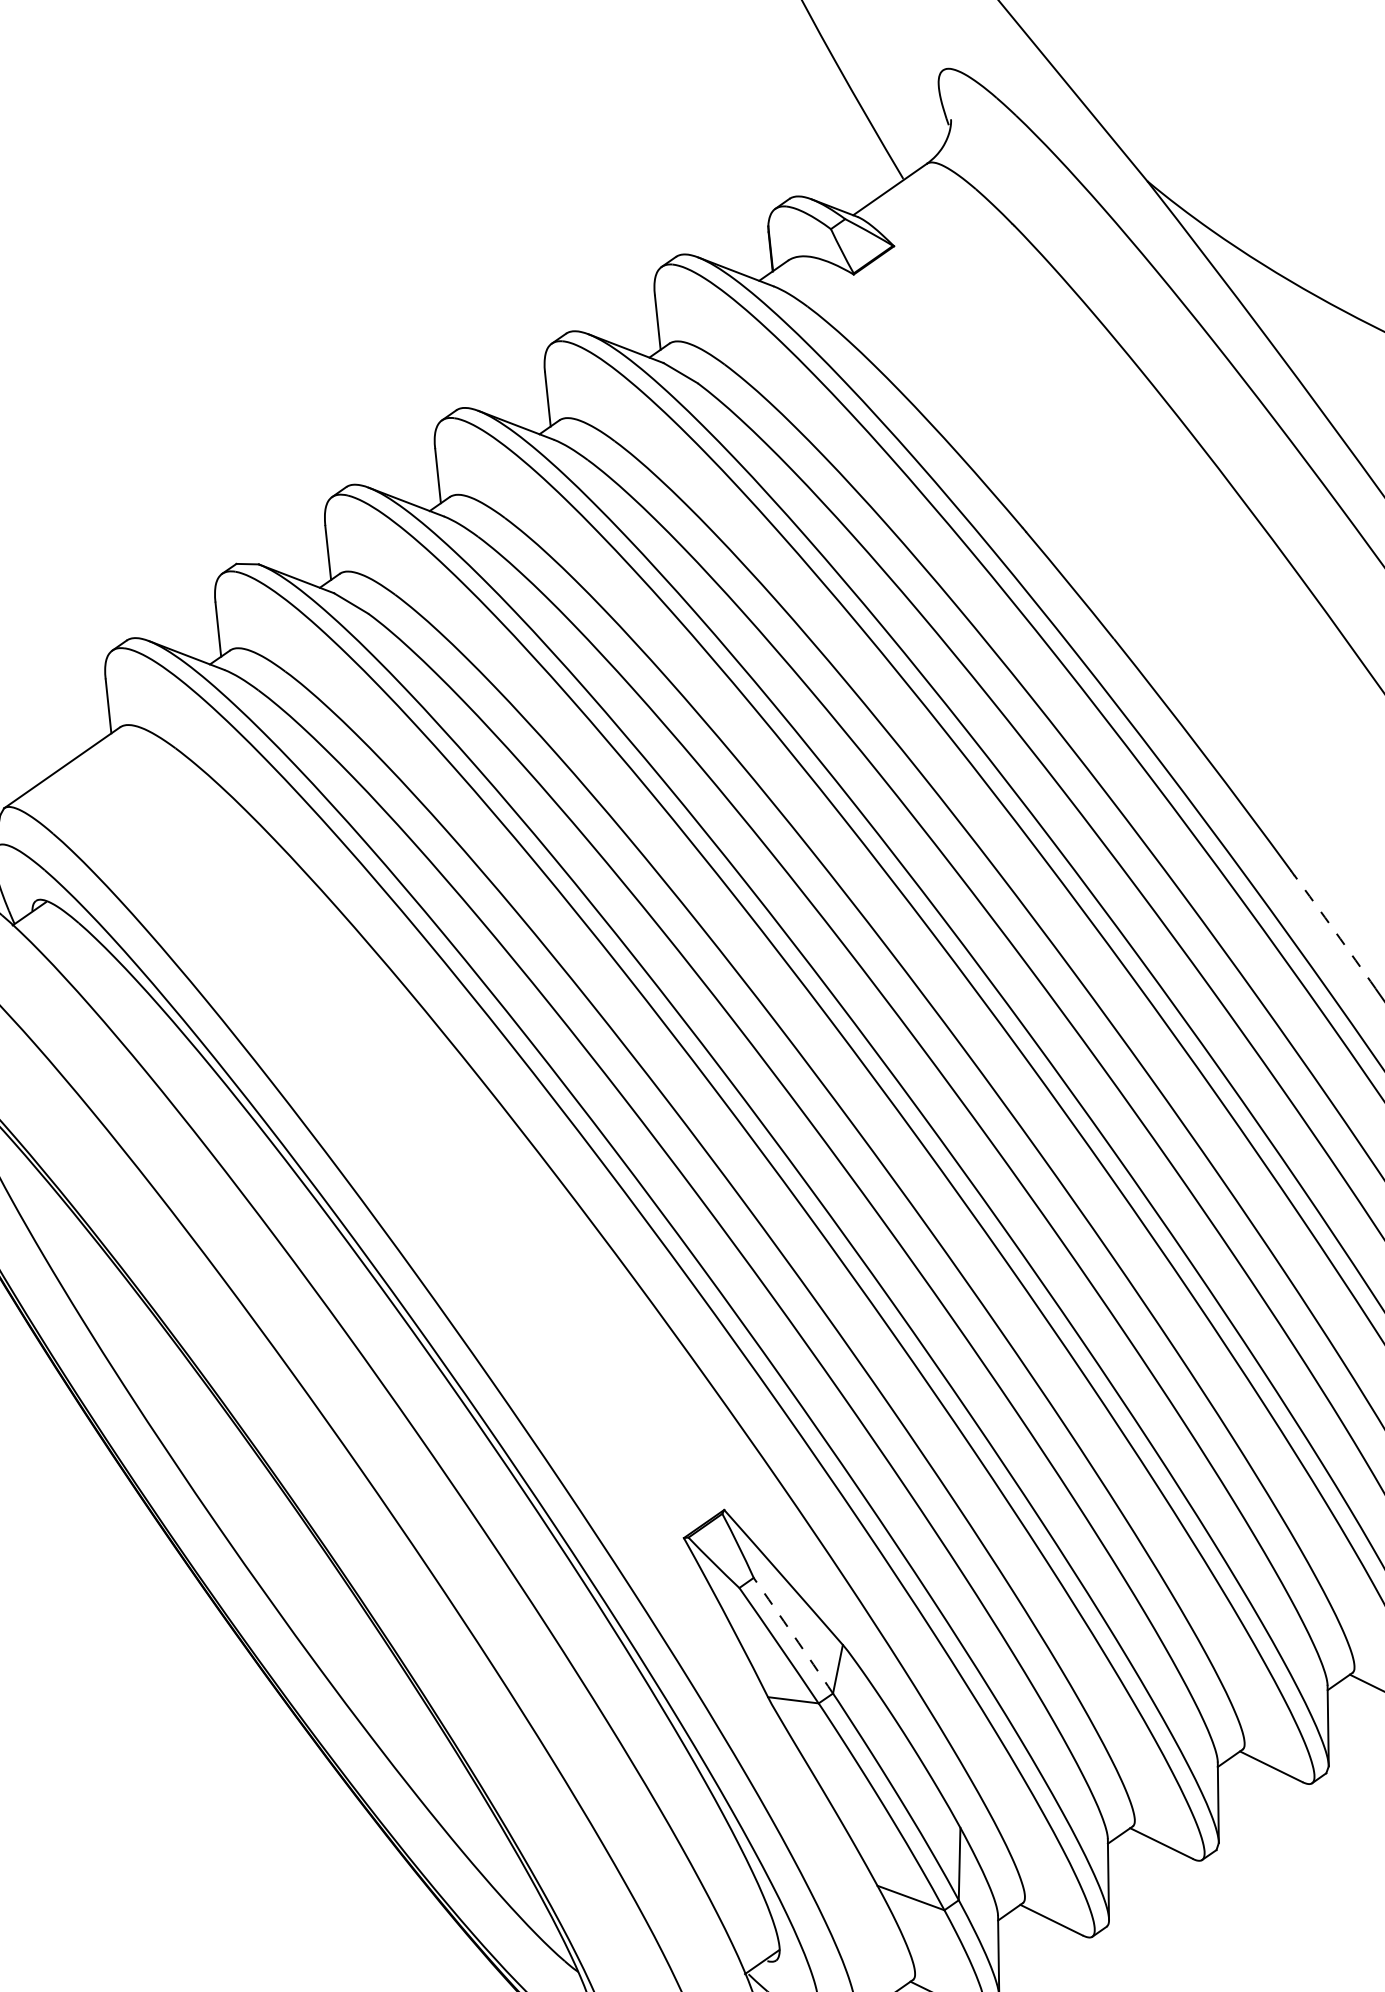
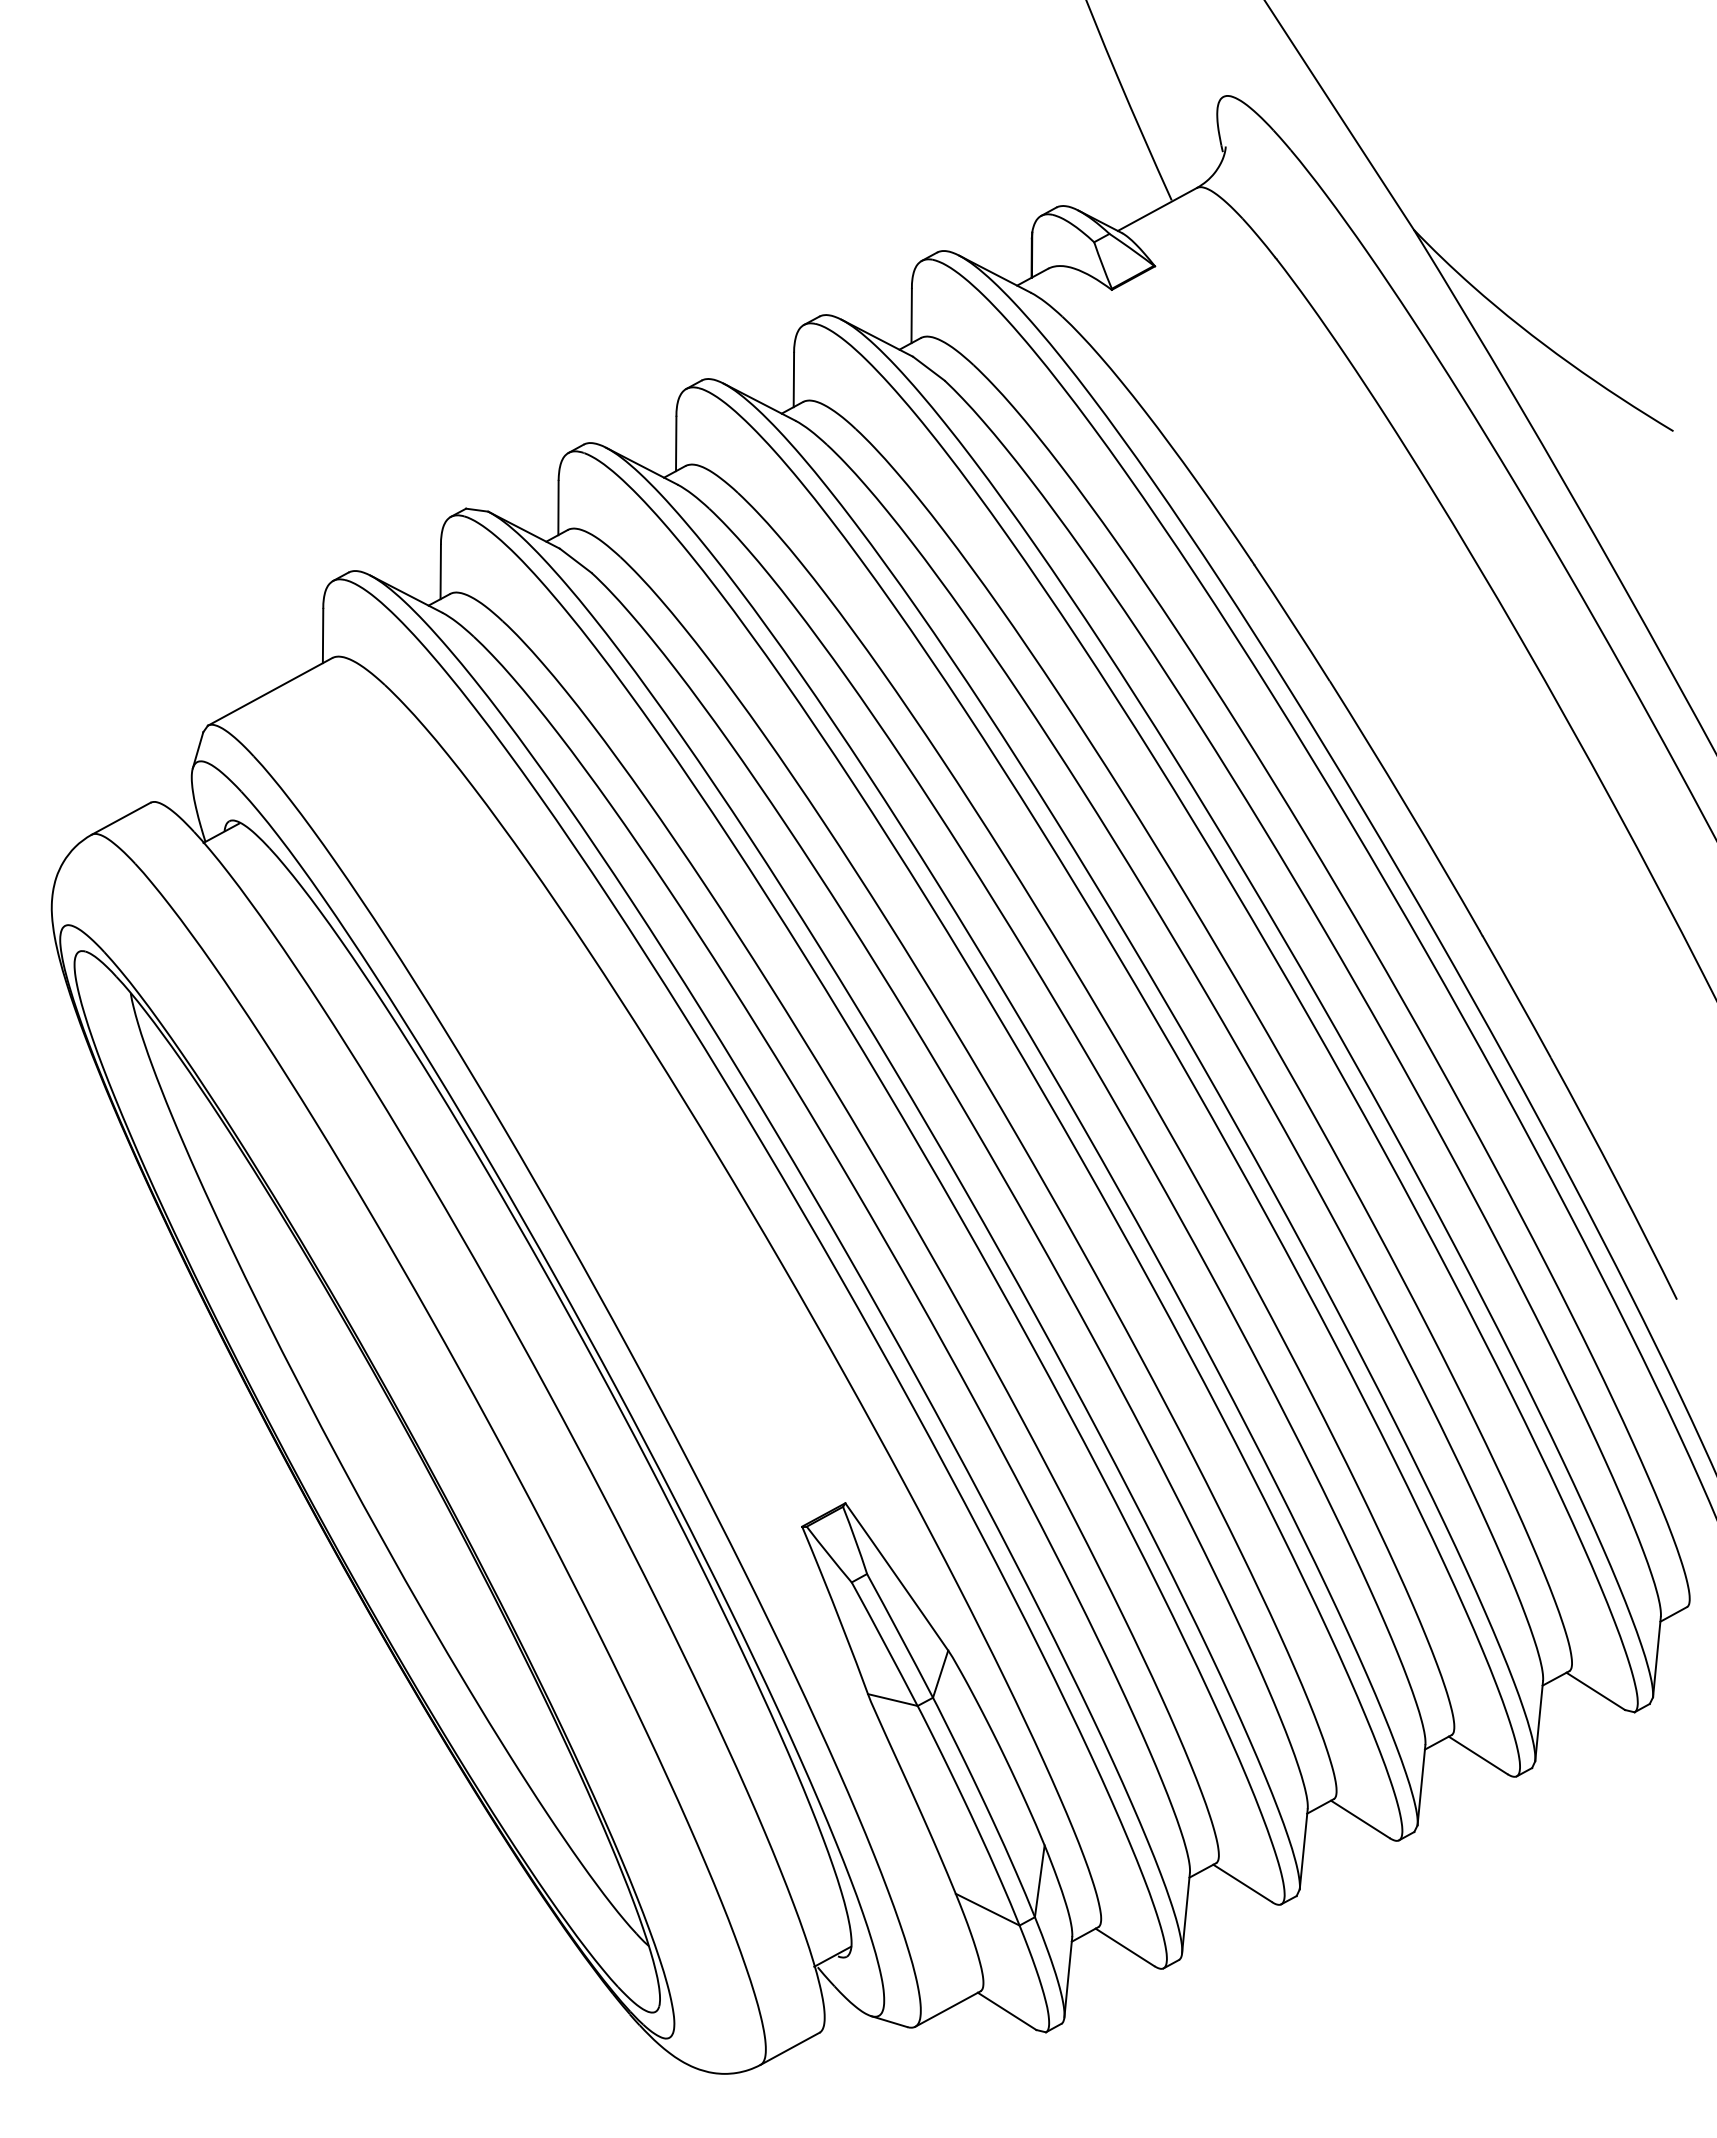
arc: (1335, 931) -> (1517, 996), dashed -> solid
arc: (793, 1635) -> (900, 1635), dashed -> solid

